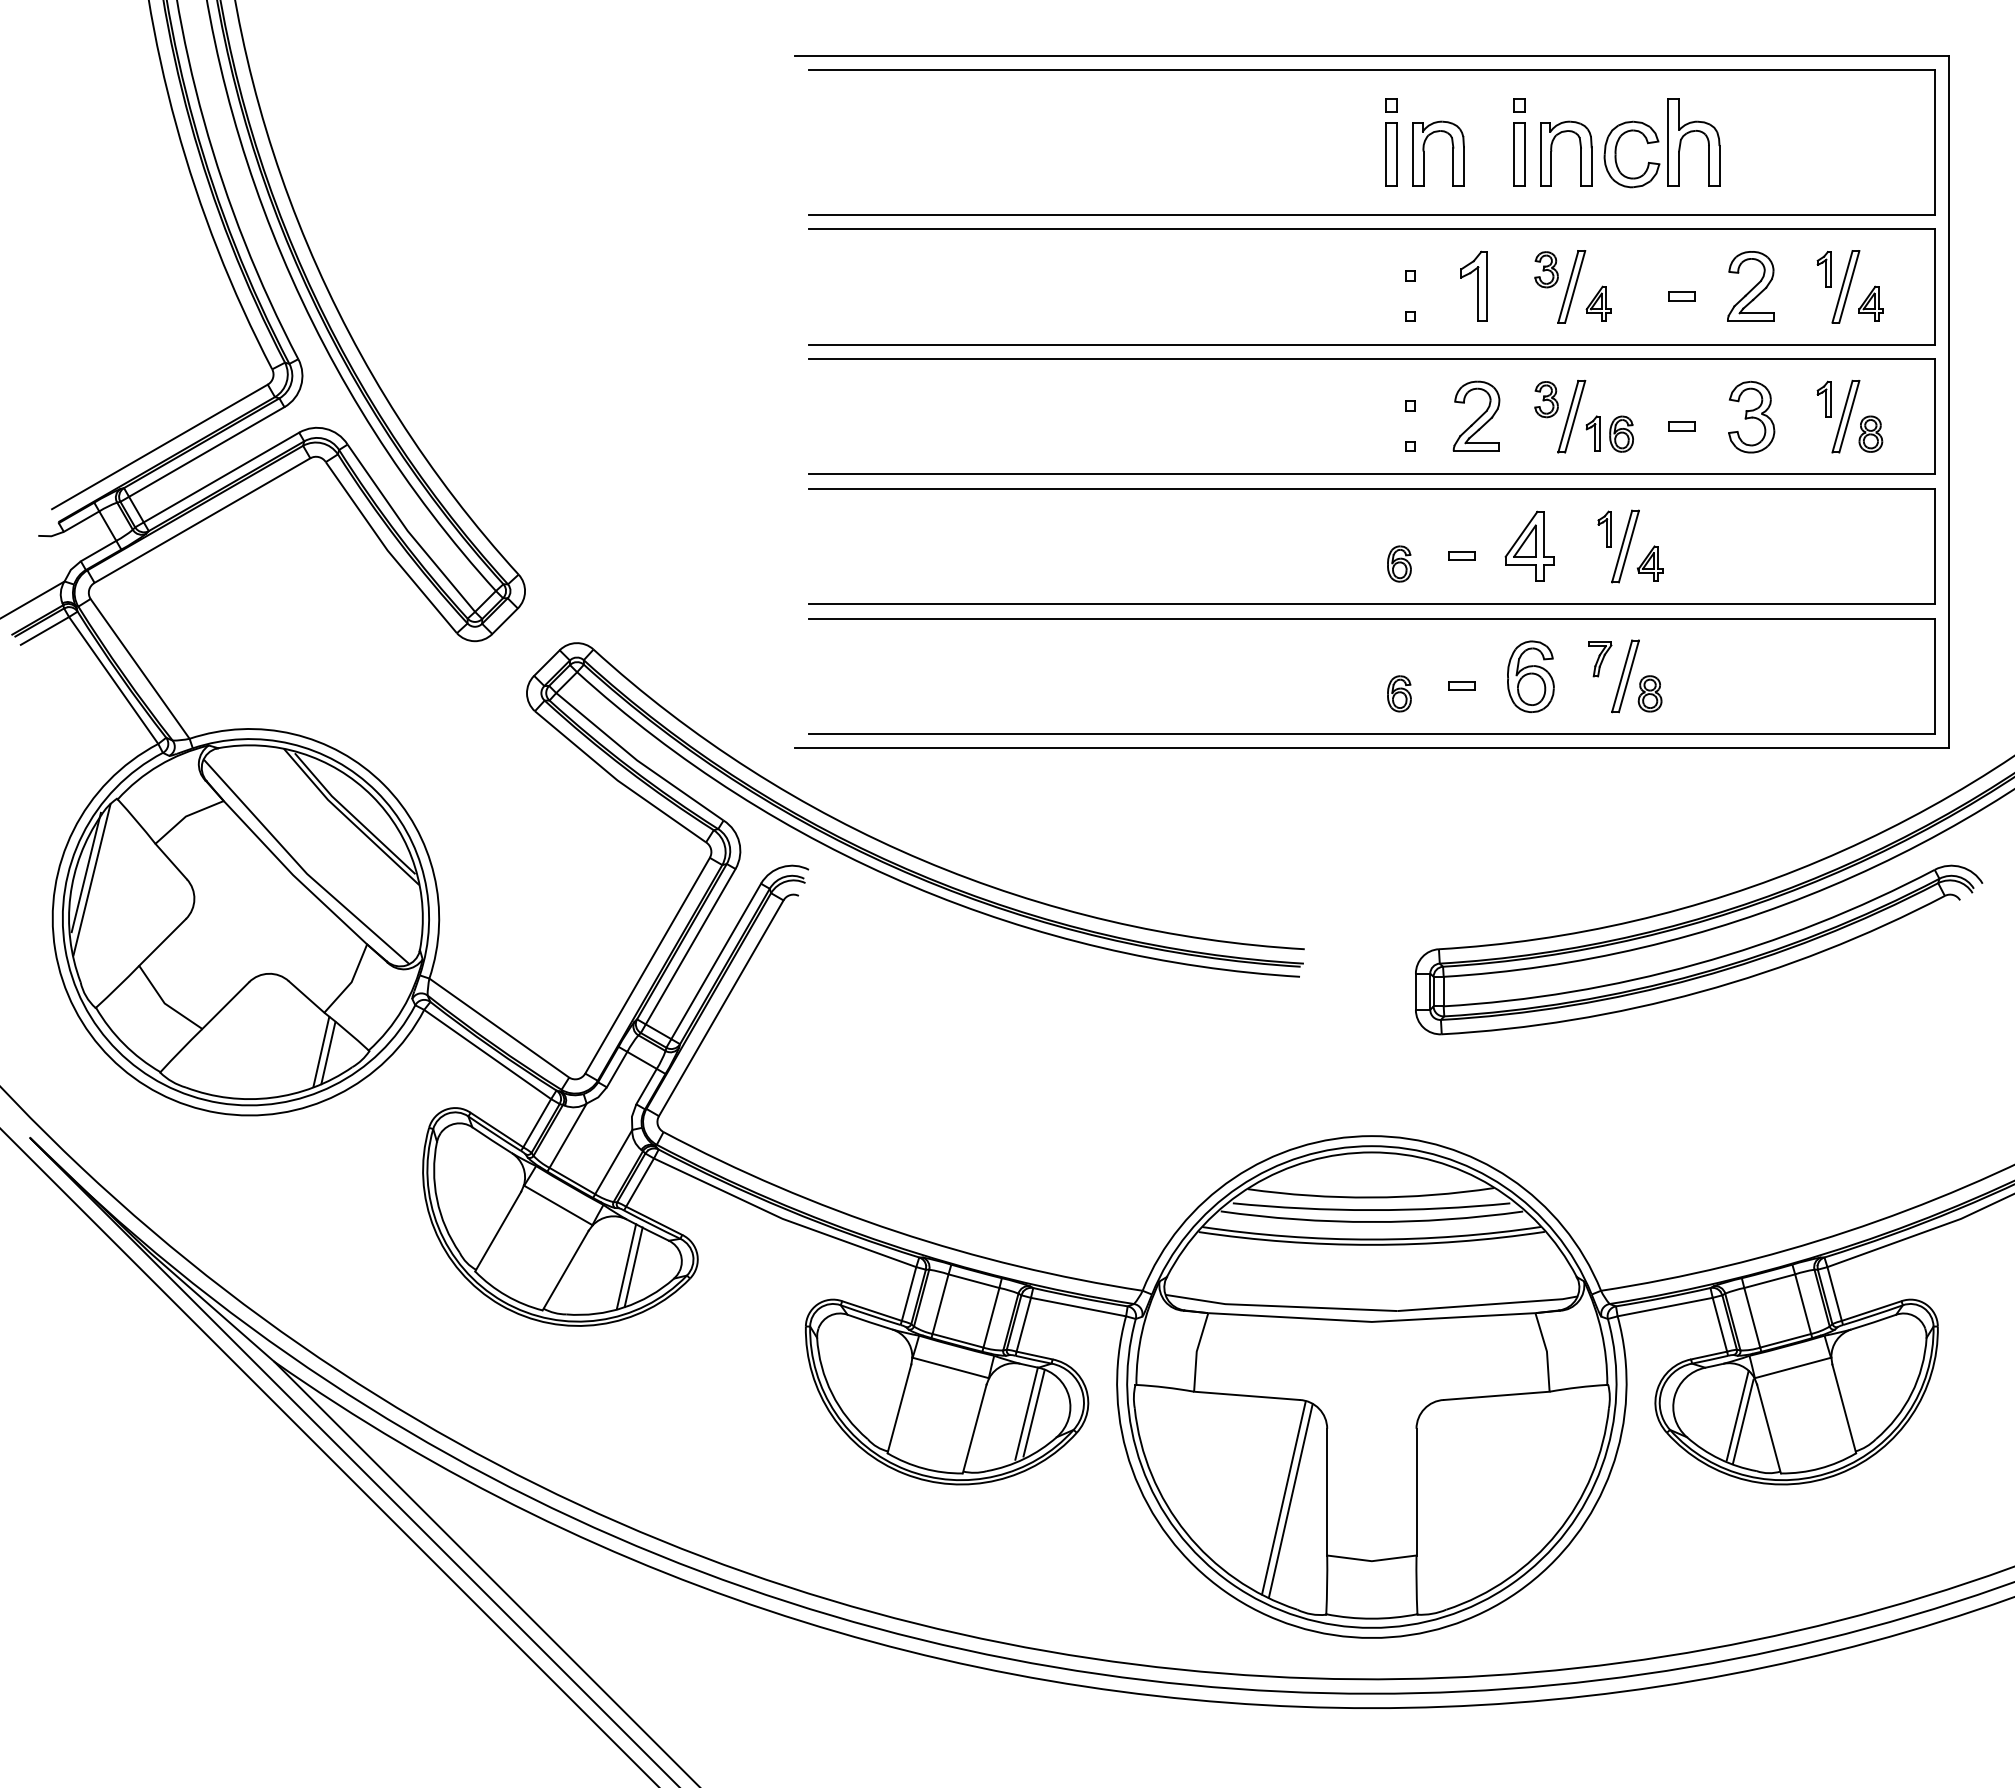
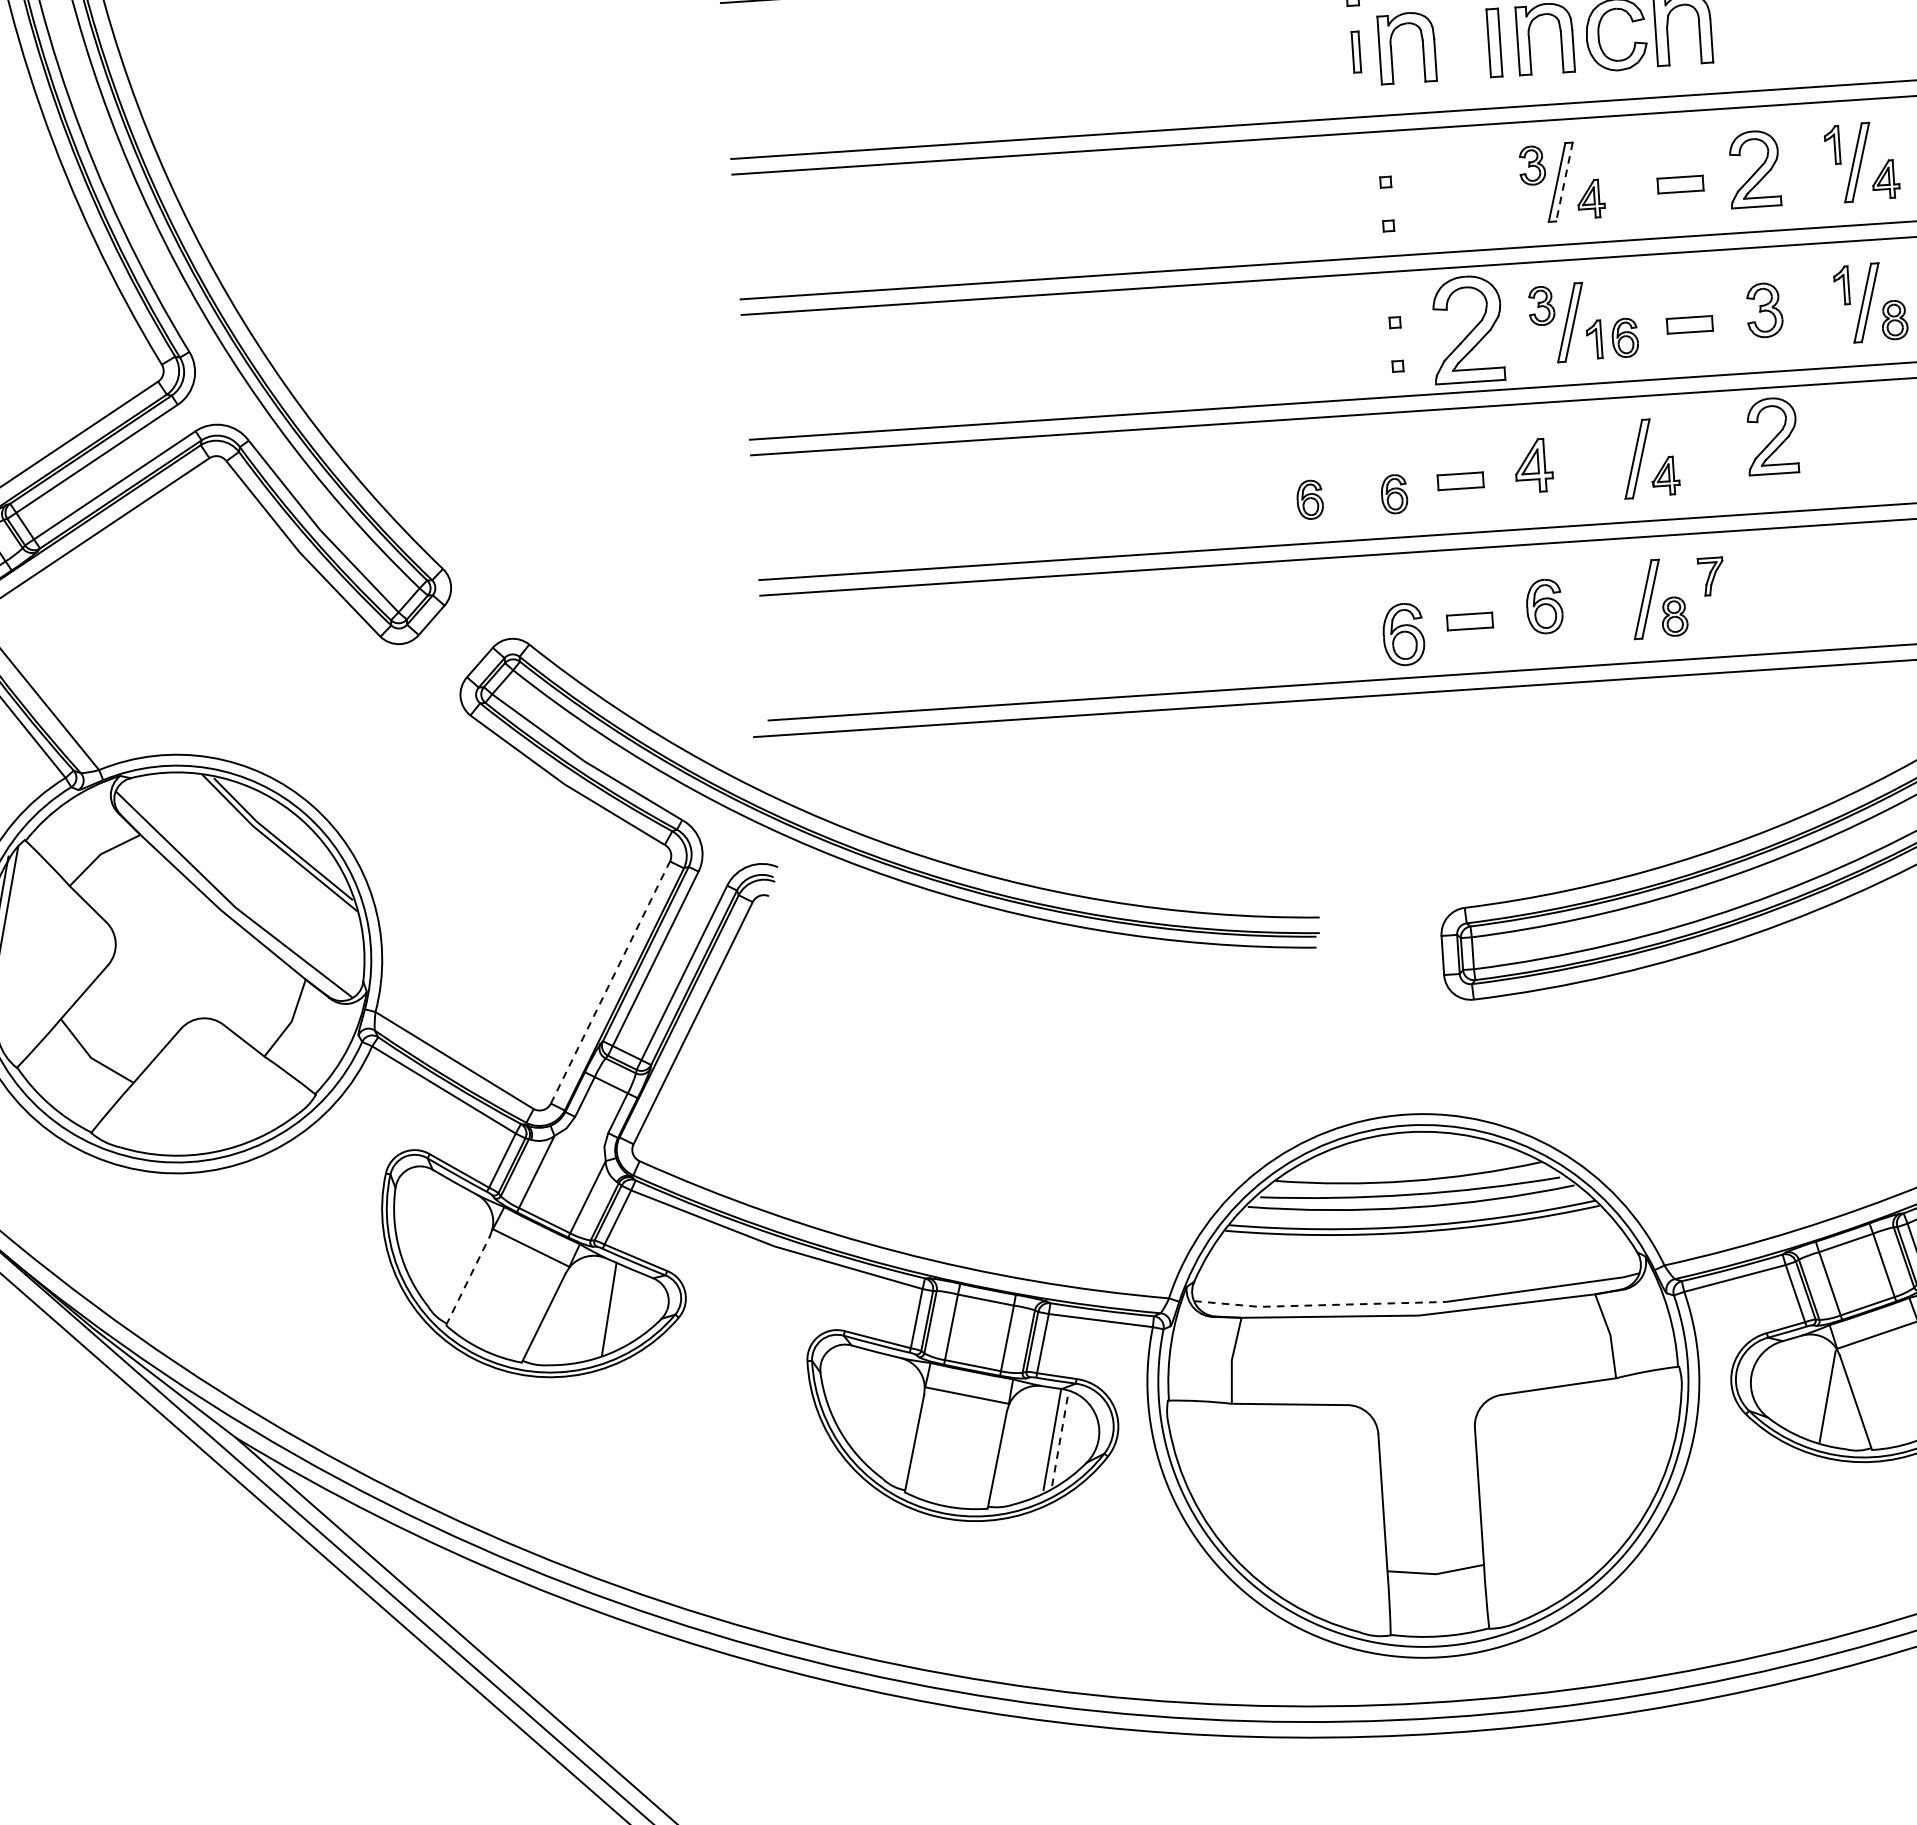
part: (1391, 154) -> (1356, 52), size x0.6
part: (1473, 285) -> (1454, 187), removed
line: (1575, 287) -> (1564, 182), solid -> dashed
part: (1681, 296) -> (1680, 184), size x1.6
part: (1476, 415) -> (1467, 328), size x1.4
part: (1751, 417) -> (1764, 310), size x0.7
part: (1681, 426) -> (1689, 325), size x1.6
part: (1604, 528) -> (1613, 441), removed
part: (1750, 533) -> (1771, 436), added
part: (1529, 545) -> (1533, 464), size x0.7
part: (1461, 555) -> (1460, 480), size x1.6
part: (1321, 563) -> (1310, 499), added
part: (1600, 659) -> (1711, 576), moved
part: (1530, 676) -> (1544, 606), size x0.7
part: (1461, 685) -> (1470, 621), size x1.6
part: (1399, 693) -> (1403, 634), size x1.6
line: (647, 965) -> (610, 982), solid -> dashed
line: (321, 1051) -> (264, 1098), removed
line: (328, 1053) -> (271, 1100), removed
line: (498, 1231) -> (468, 1280), solid -> dashed
line: (633, 1267) -> (616, 1309), removed
line: (1281, 1306) -> (1320, 1305), solid -> dashed
line: (1034, 1413) -> (1060, 1438), solid -> dashed
line: (1737, 1415) -> (1820, 1390), removed
line: (1283, 1497) -> (1336, 1511), removed
line: (1290, 1500) -> (1343, 1514), removed

